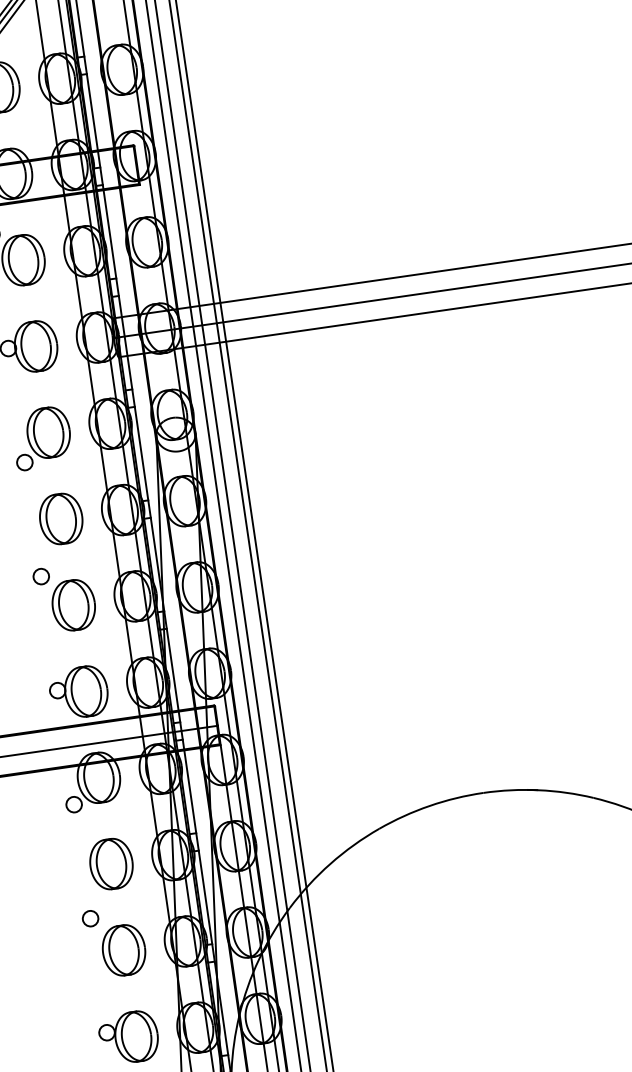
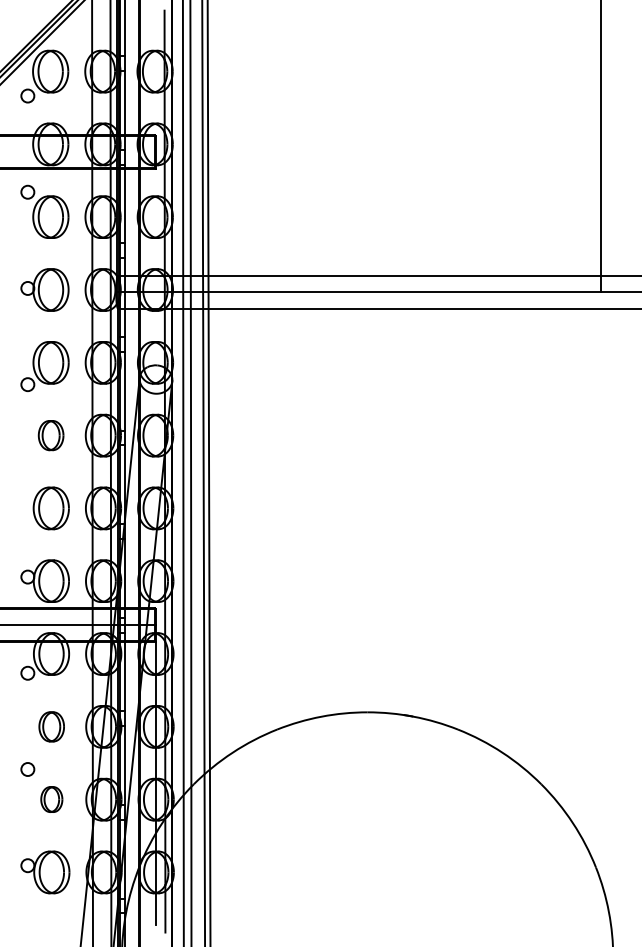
part: (60, 518) -> (50, 435), size x0.7
circle: (40, 576) -> (27, 480), removed
part: (111, 863) -> (51, 726), size x0.7
part: (123, 950) -> (51, 799), size x0.6

